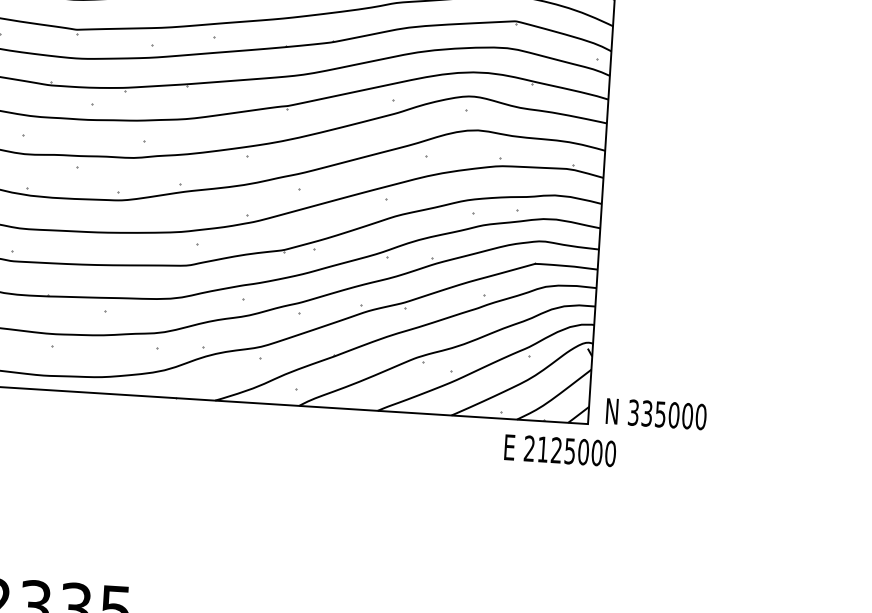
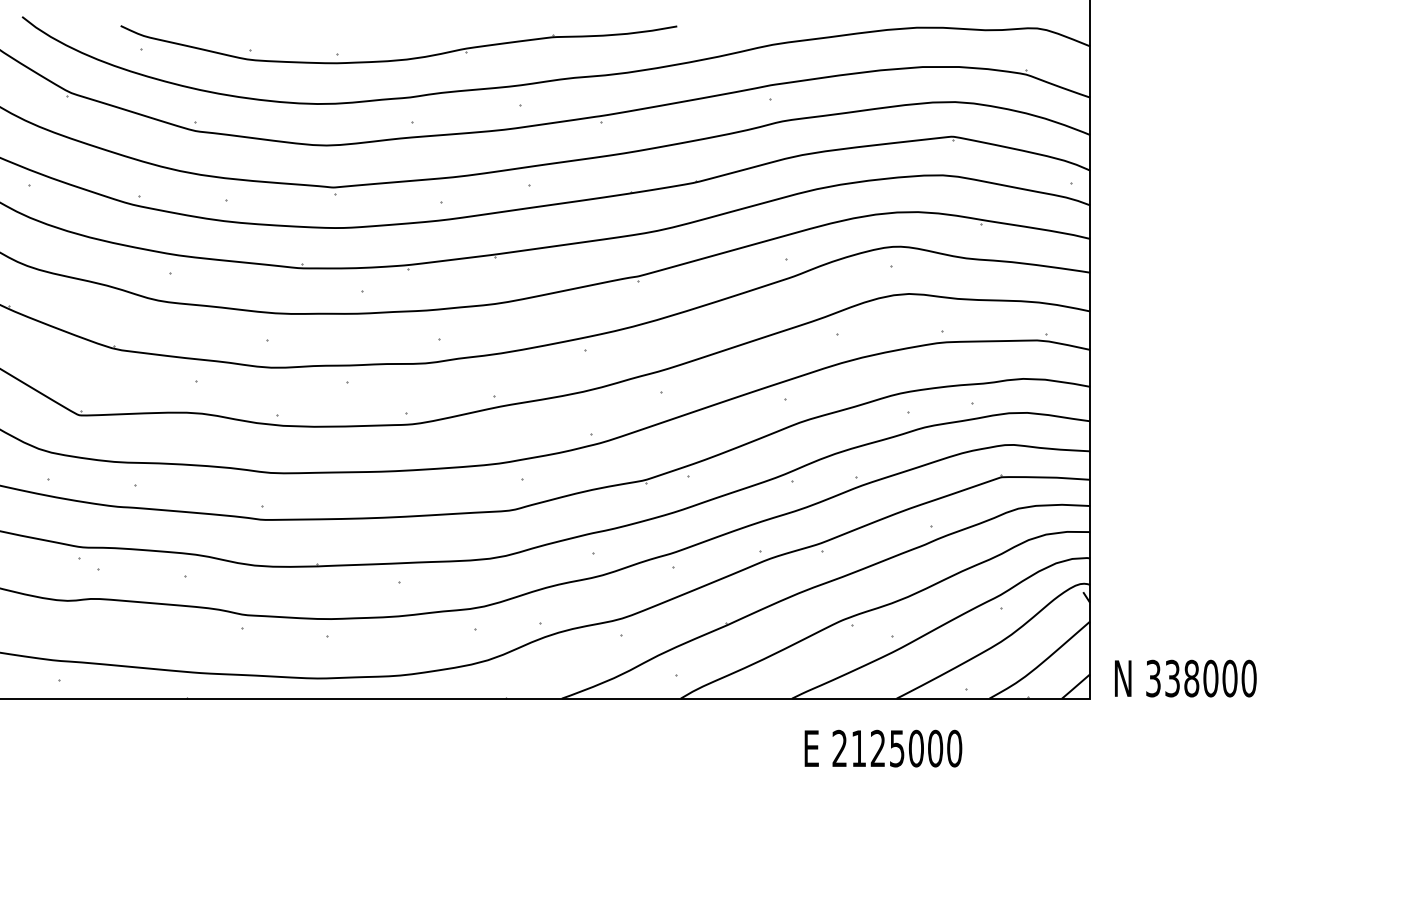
text: (660, 414) -> (1191, 678), 335000 -> 338000
text: (560, 450) -> (883, 748), moved

